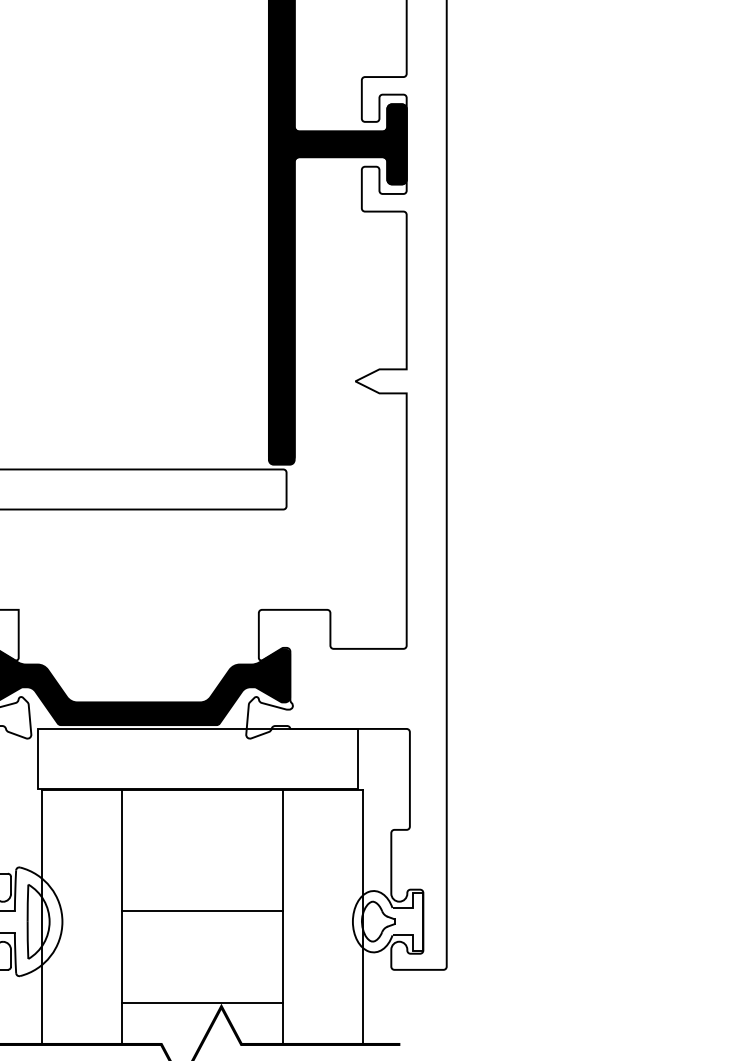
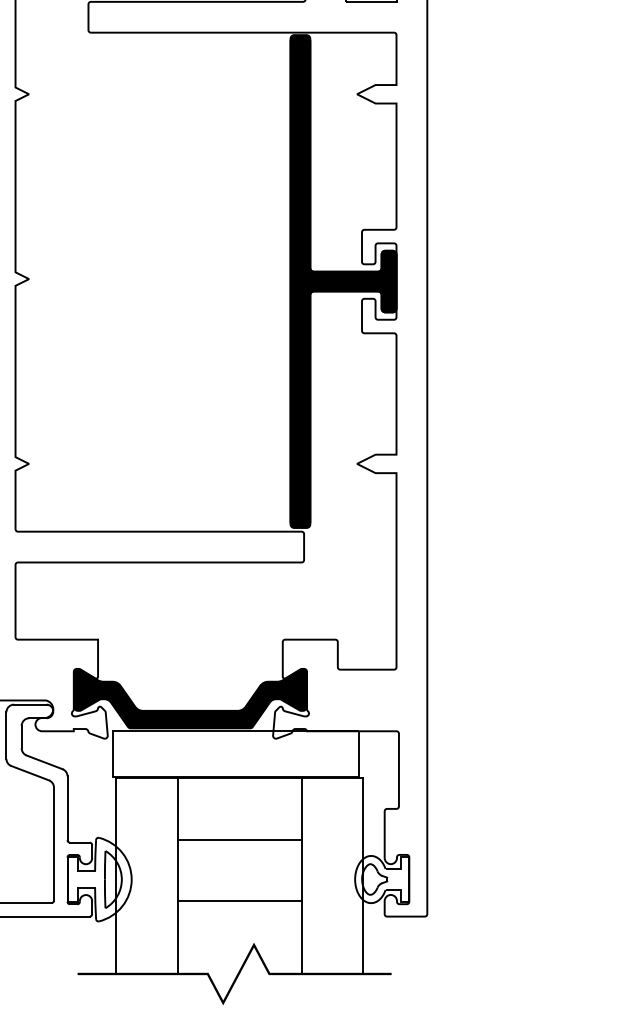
line: (202, 911) -> (239, 839), moved
line: (202, 1003) -> (239, 901), moved

